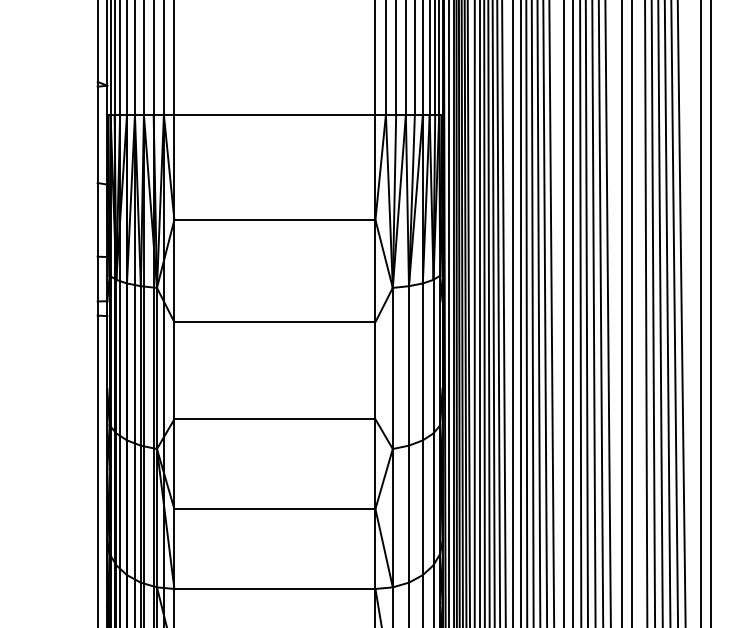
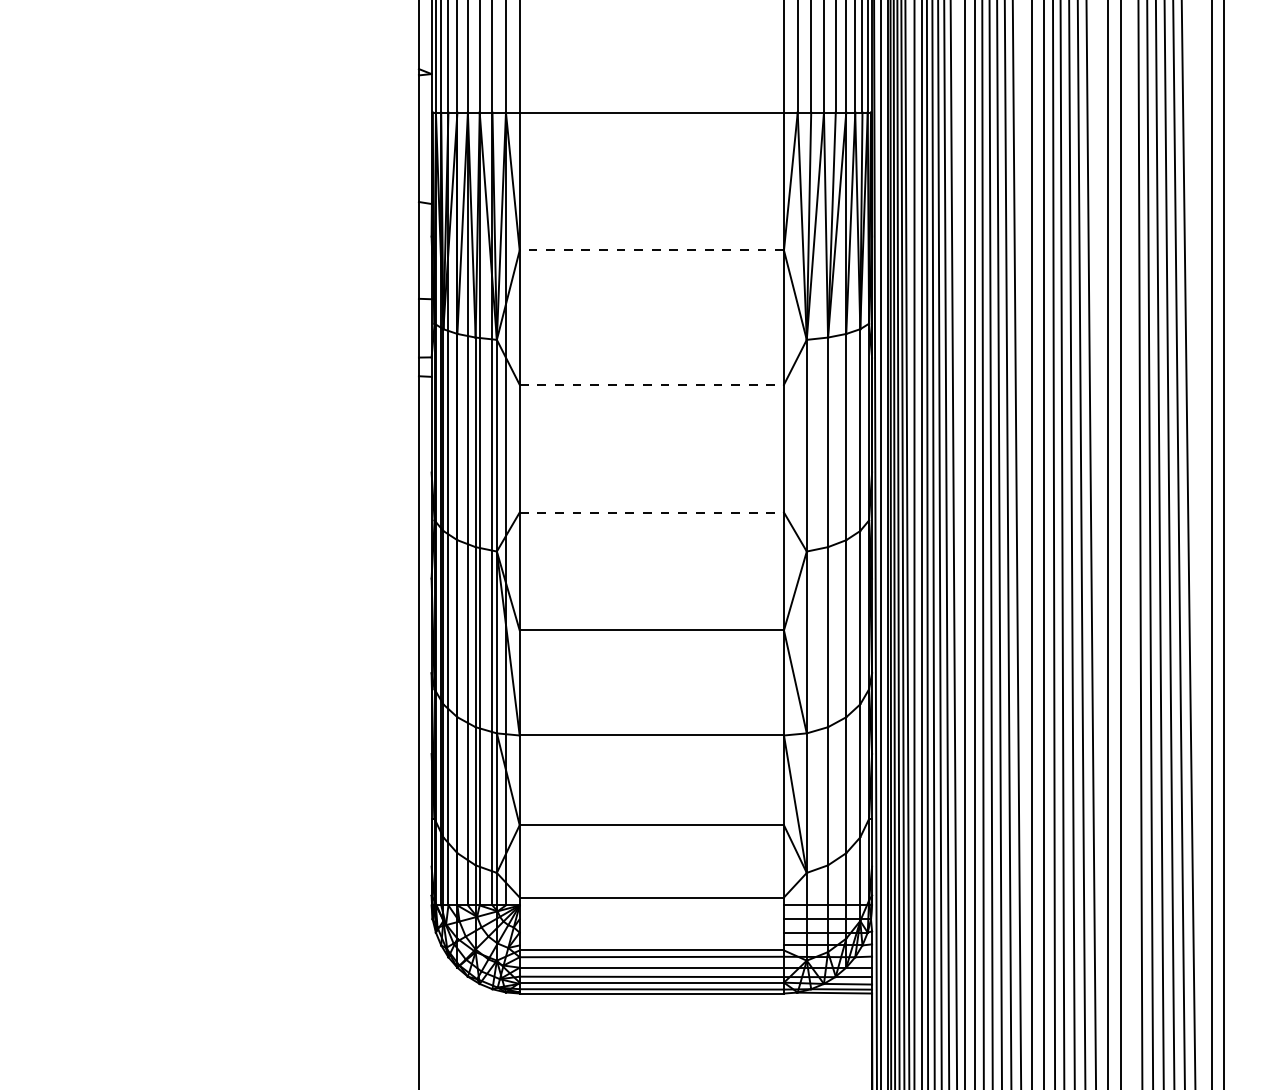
line: (274, 219) -> (651, 250), solid -> dashed
line: (275, 321) -> (652, 384), solid -> dashed
line: (275, 419) -> (652, 512), solid -> dashed

